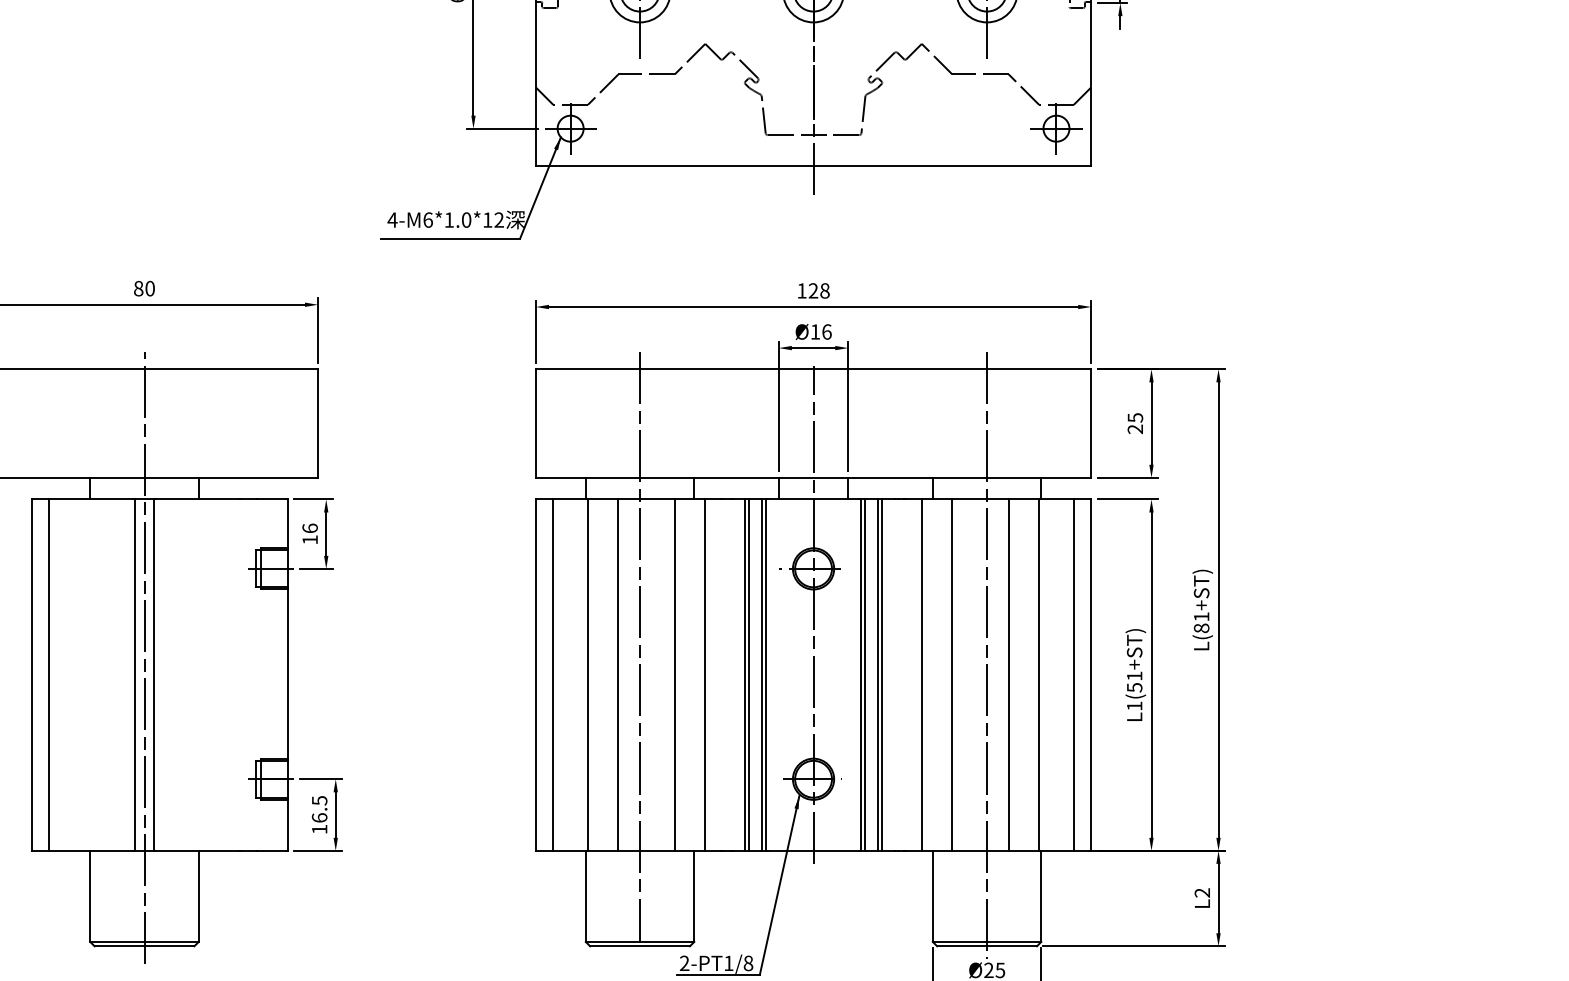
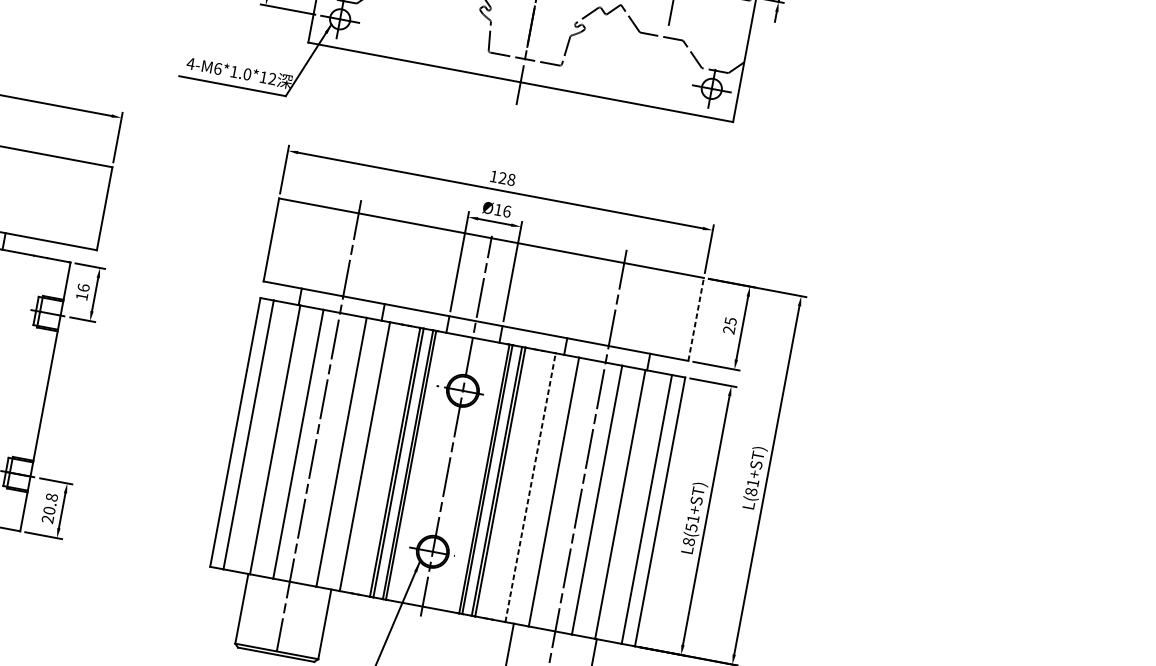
line: (1091, 423) -> (696, 319), solid -> dashed
line: (921, 675) -> (530, 487), solid -> dashed
text: (1134, 705) -> (688, 541), L1(51+ST) -> L8(51+ST)
text: (319, 815) -> (49, 508), 16.5 -> 20.8

